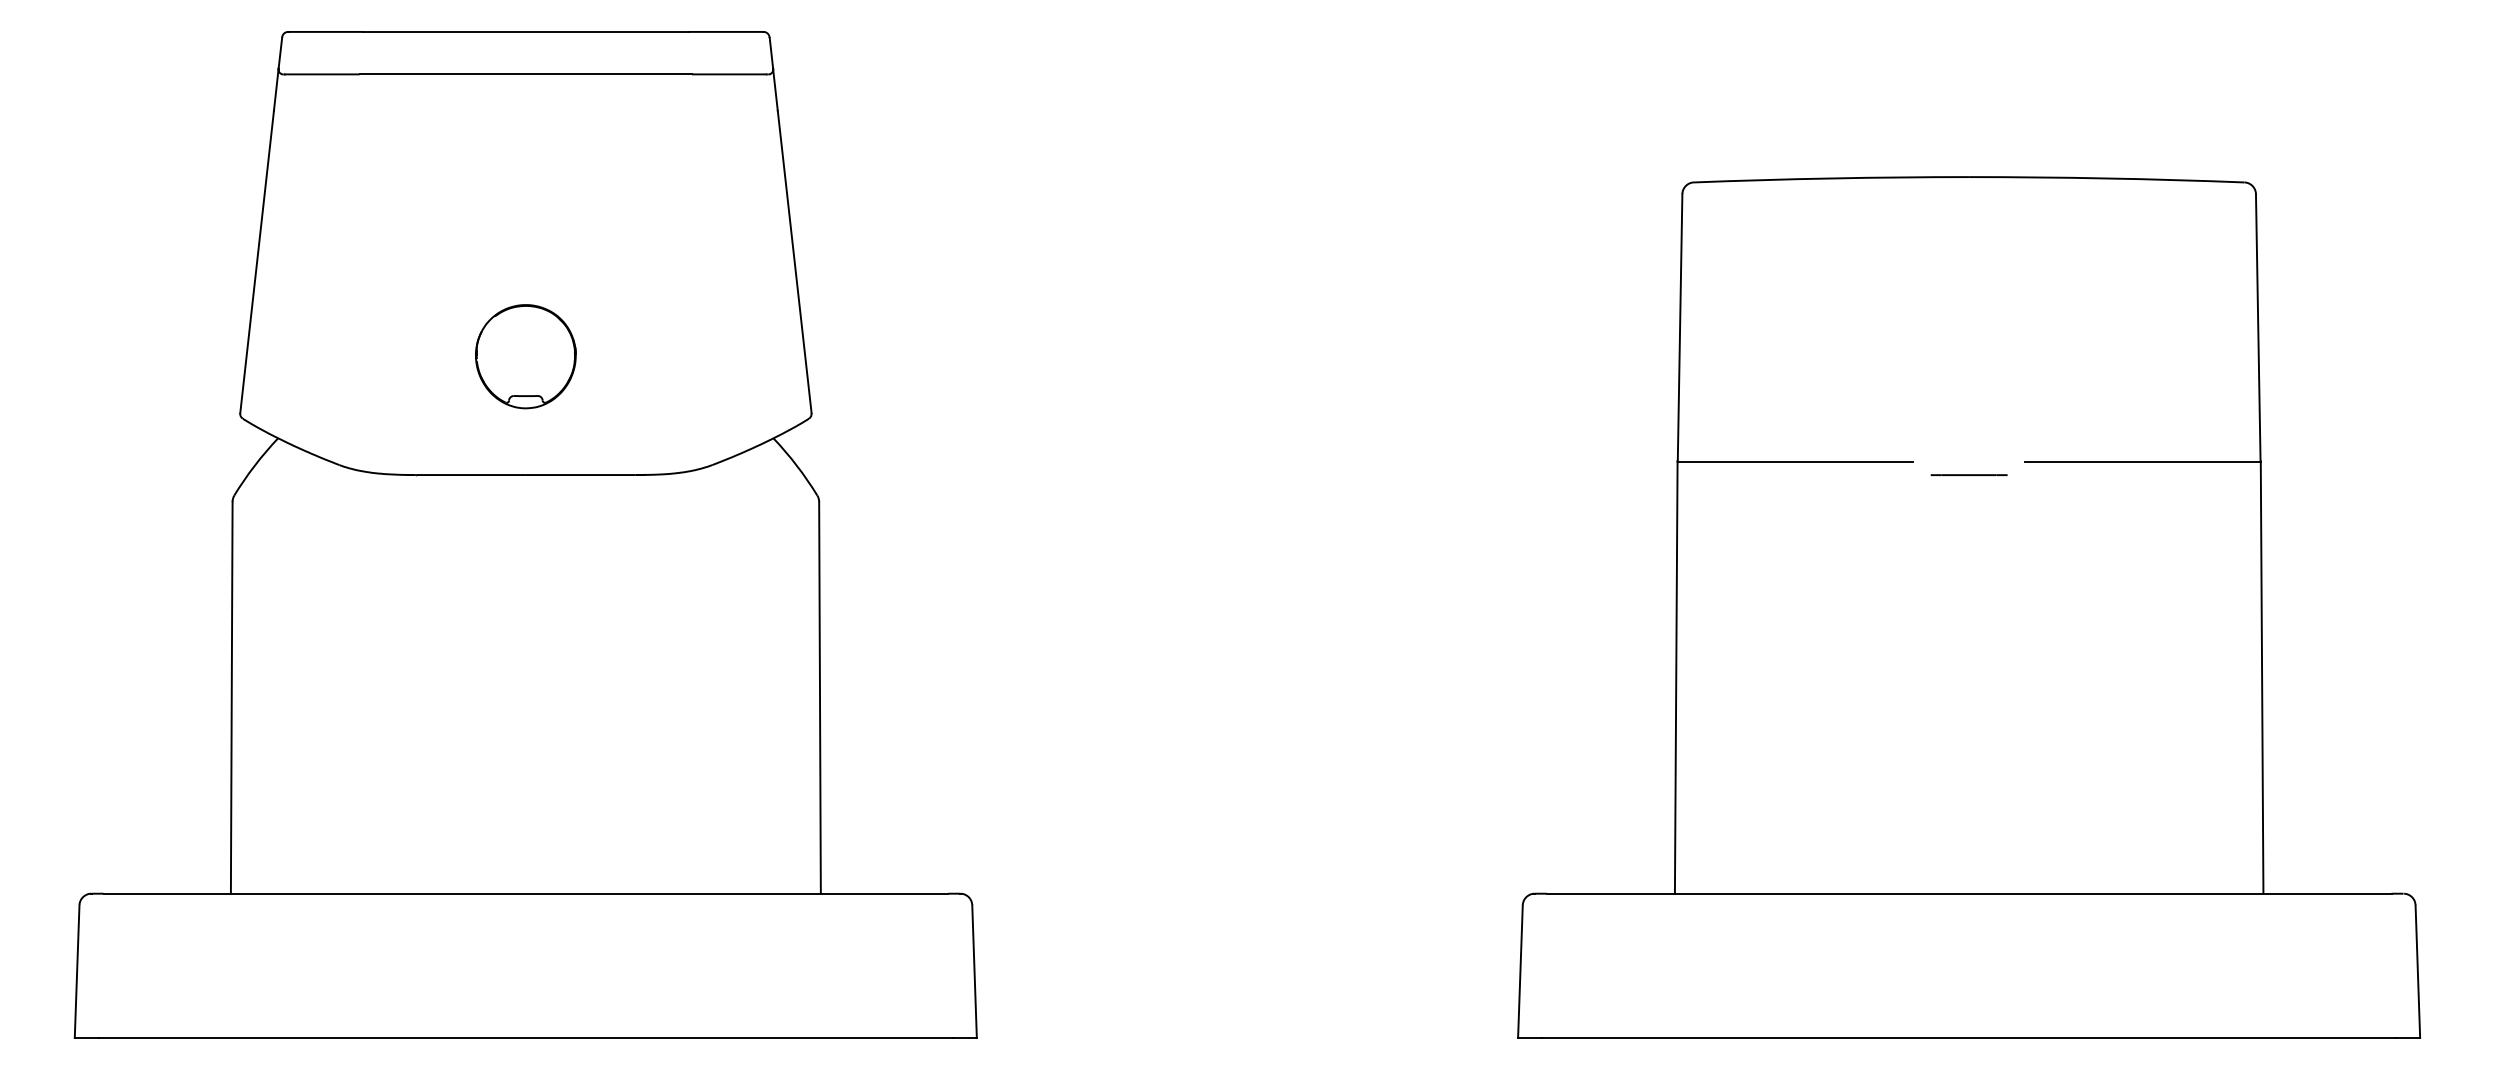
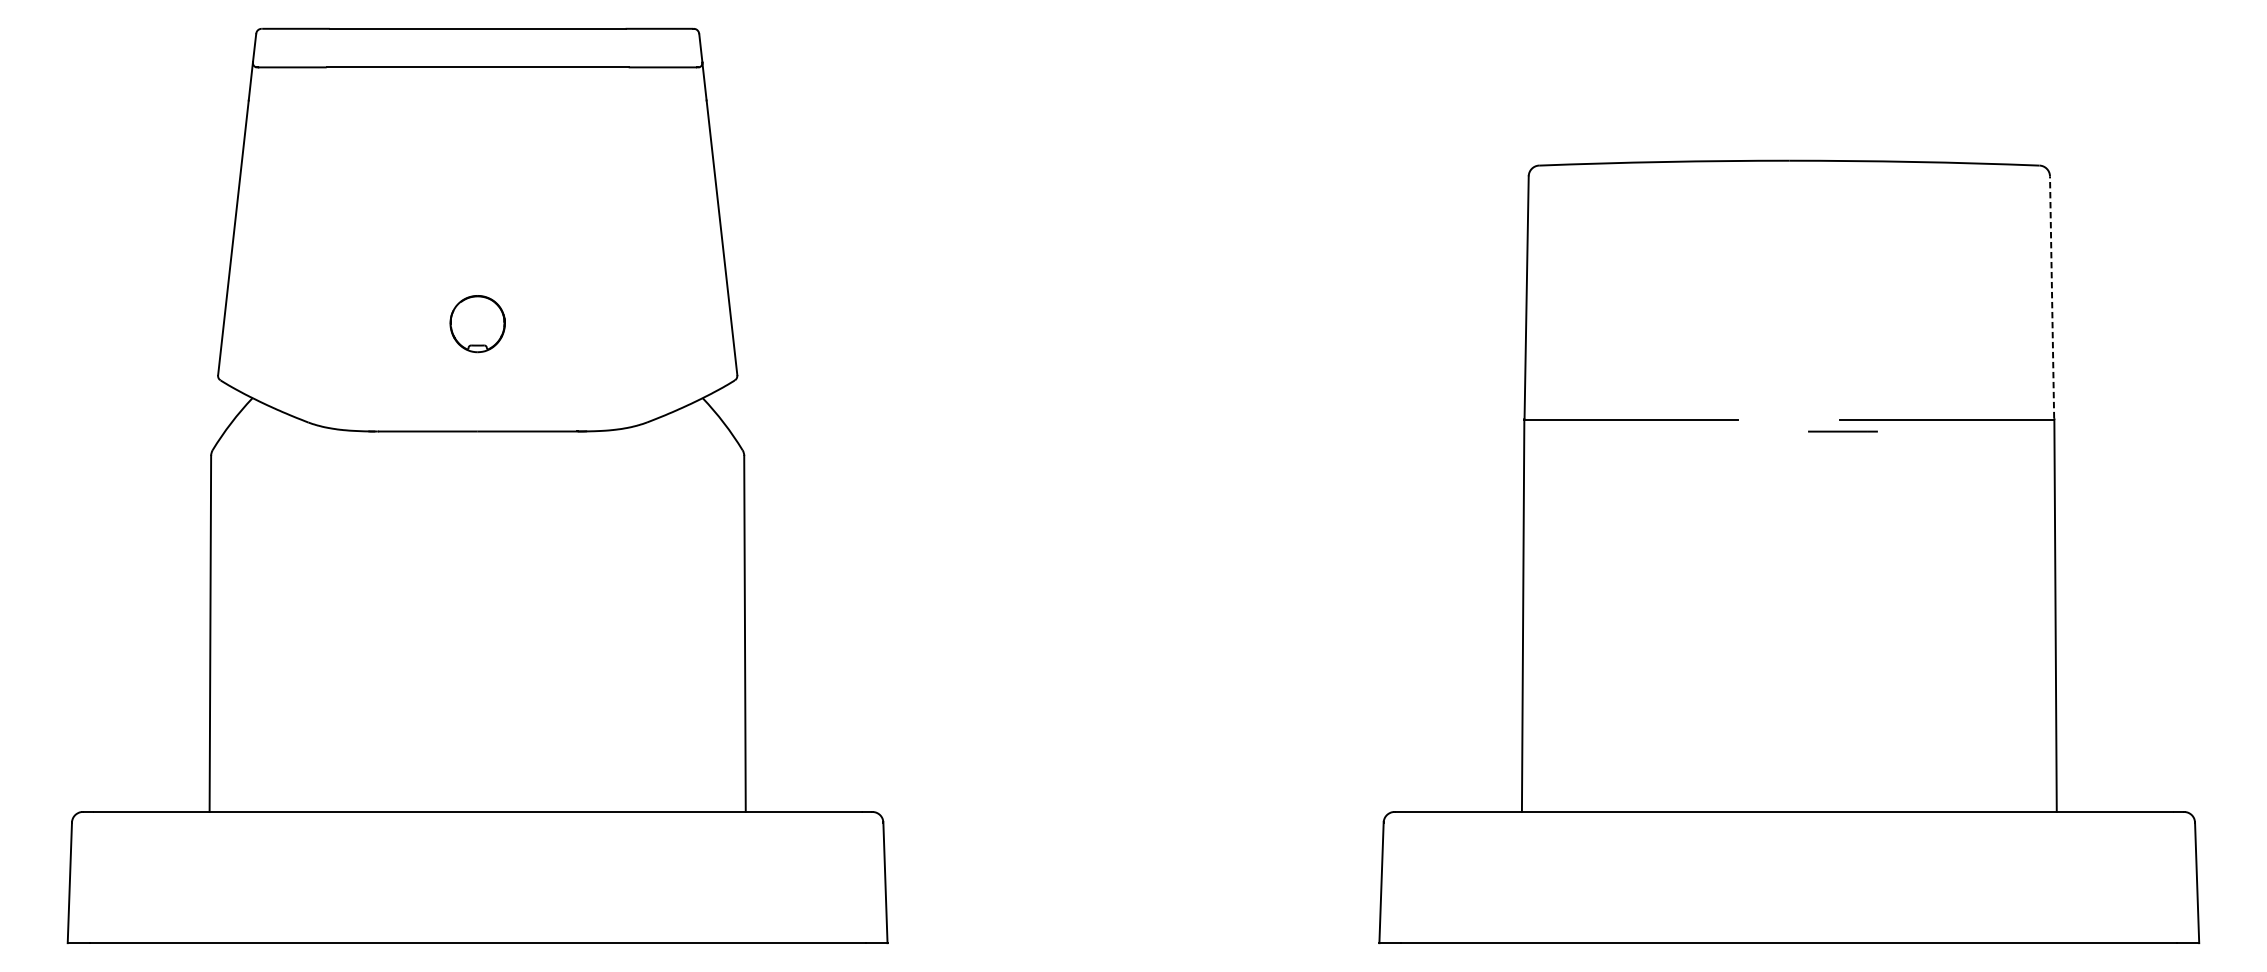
line: (2258, 326) -> (2052, 296), solid -> dashed
part: (525, 356) -> (477, 323), size x0.6
line: (1968, 474) -> (1842, 431), moved

